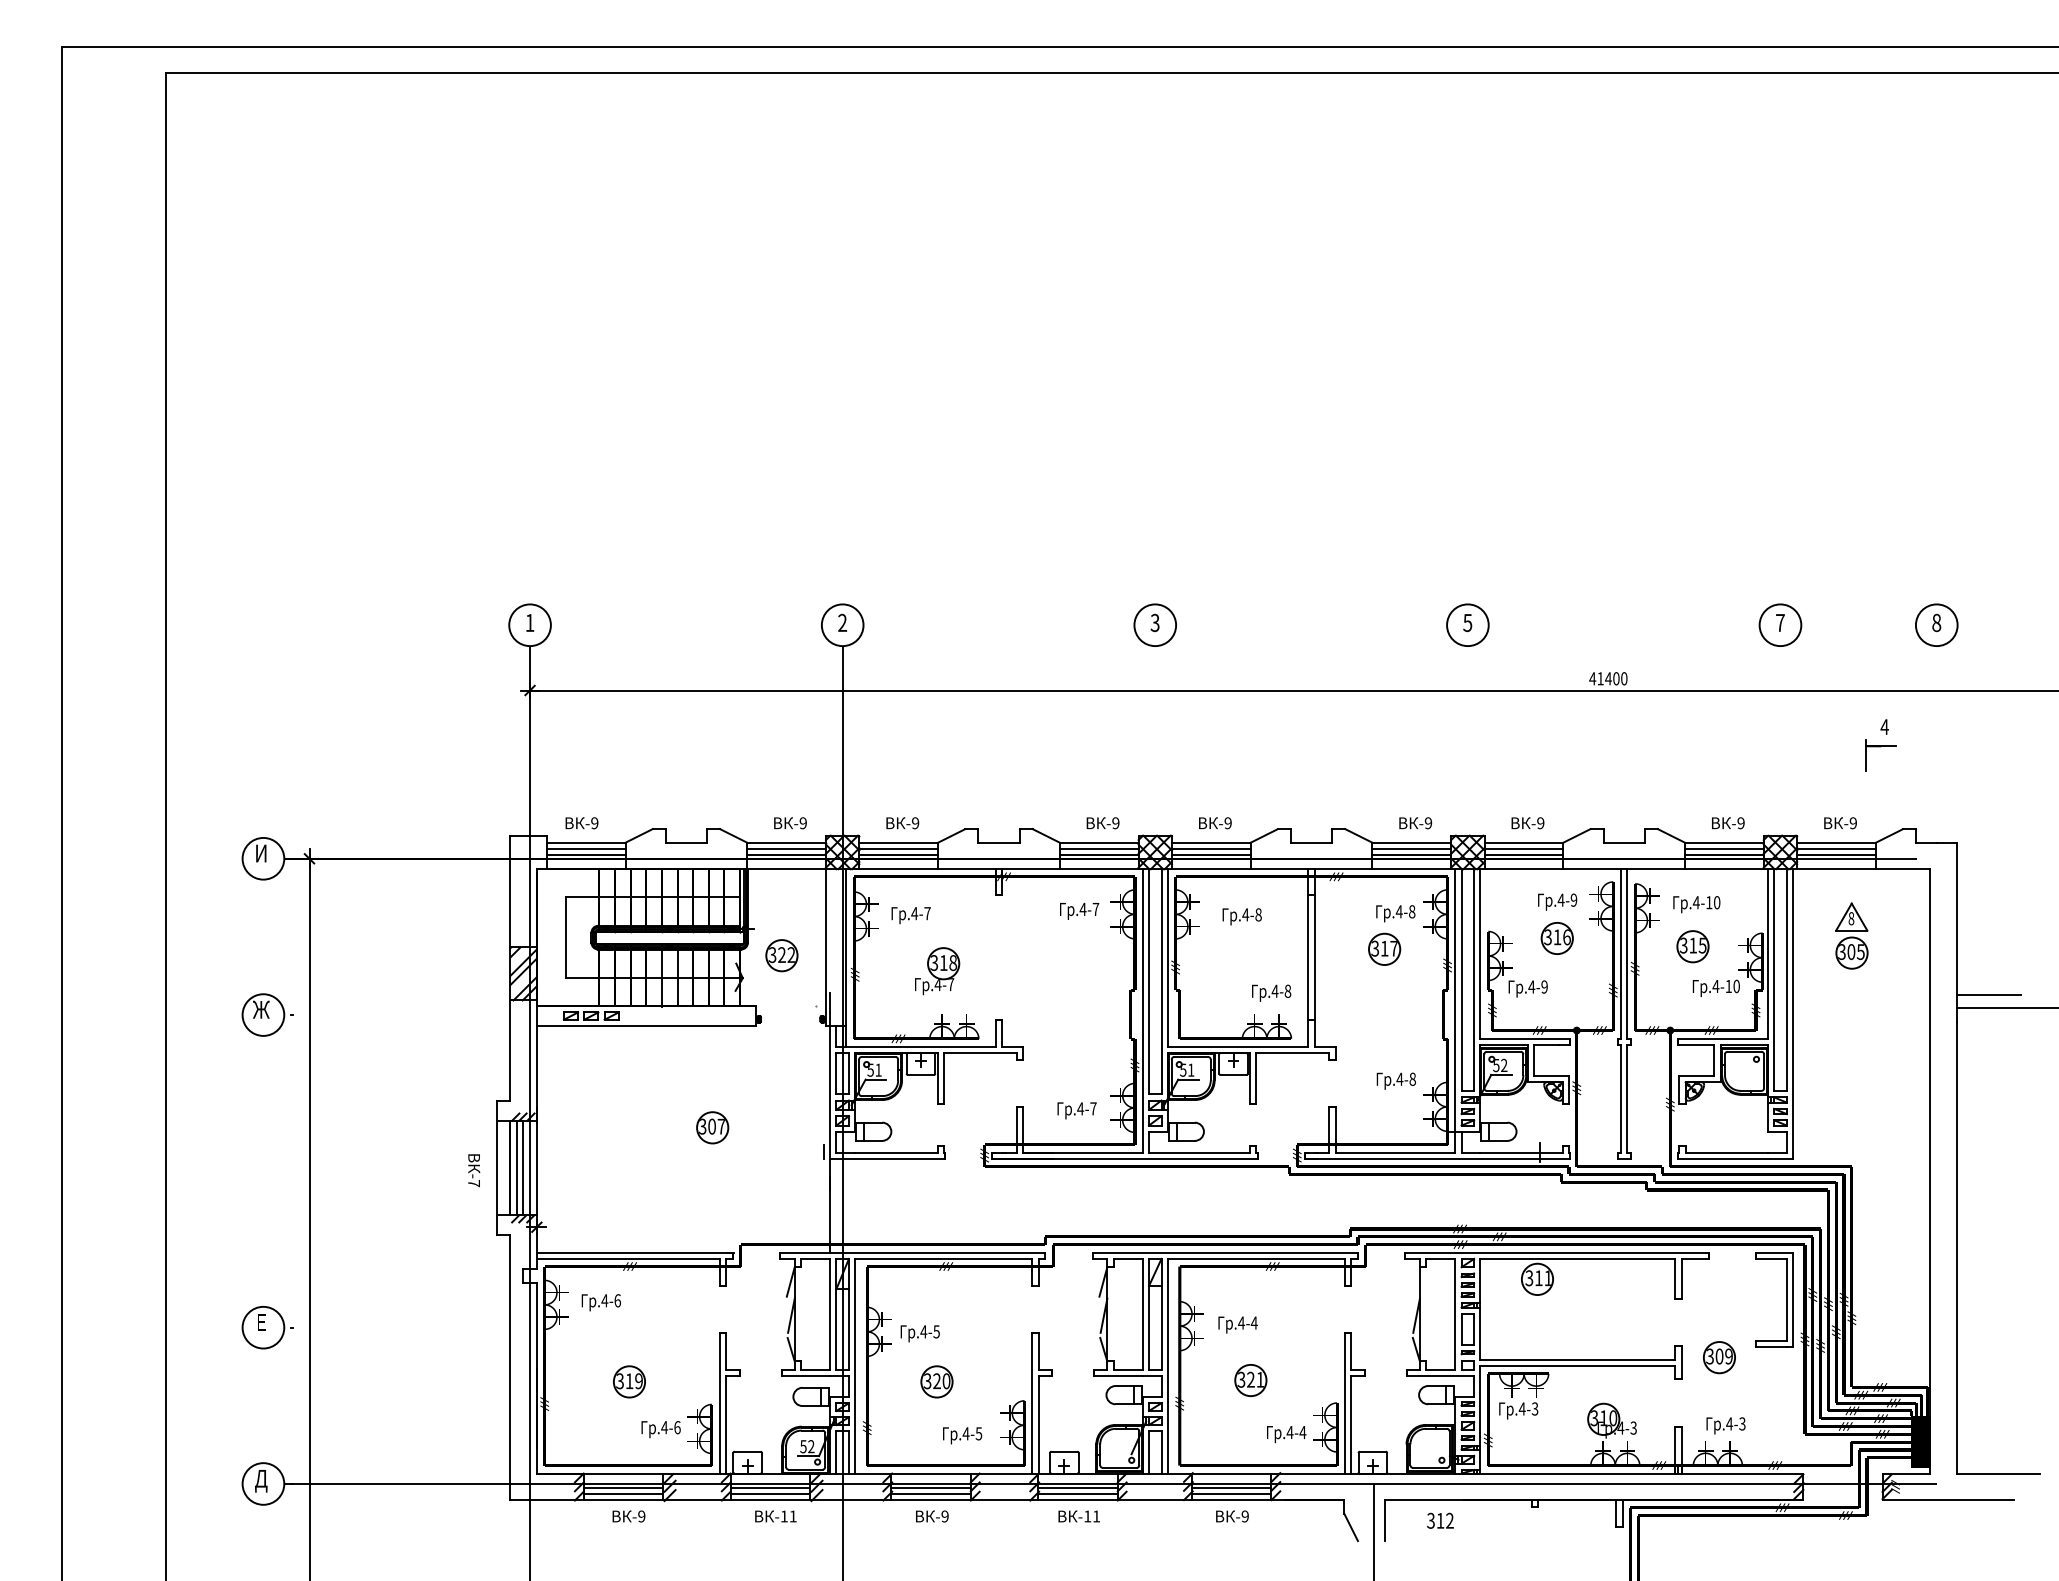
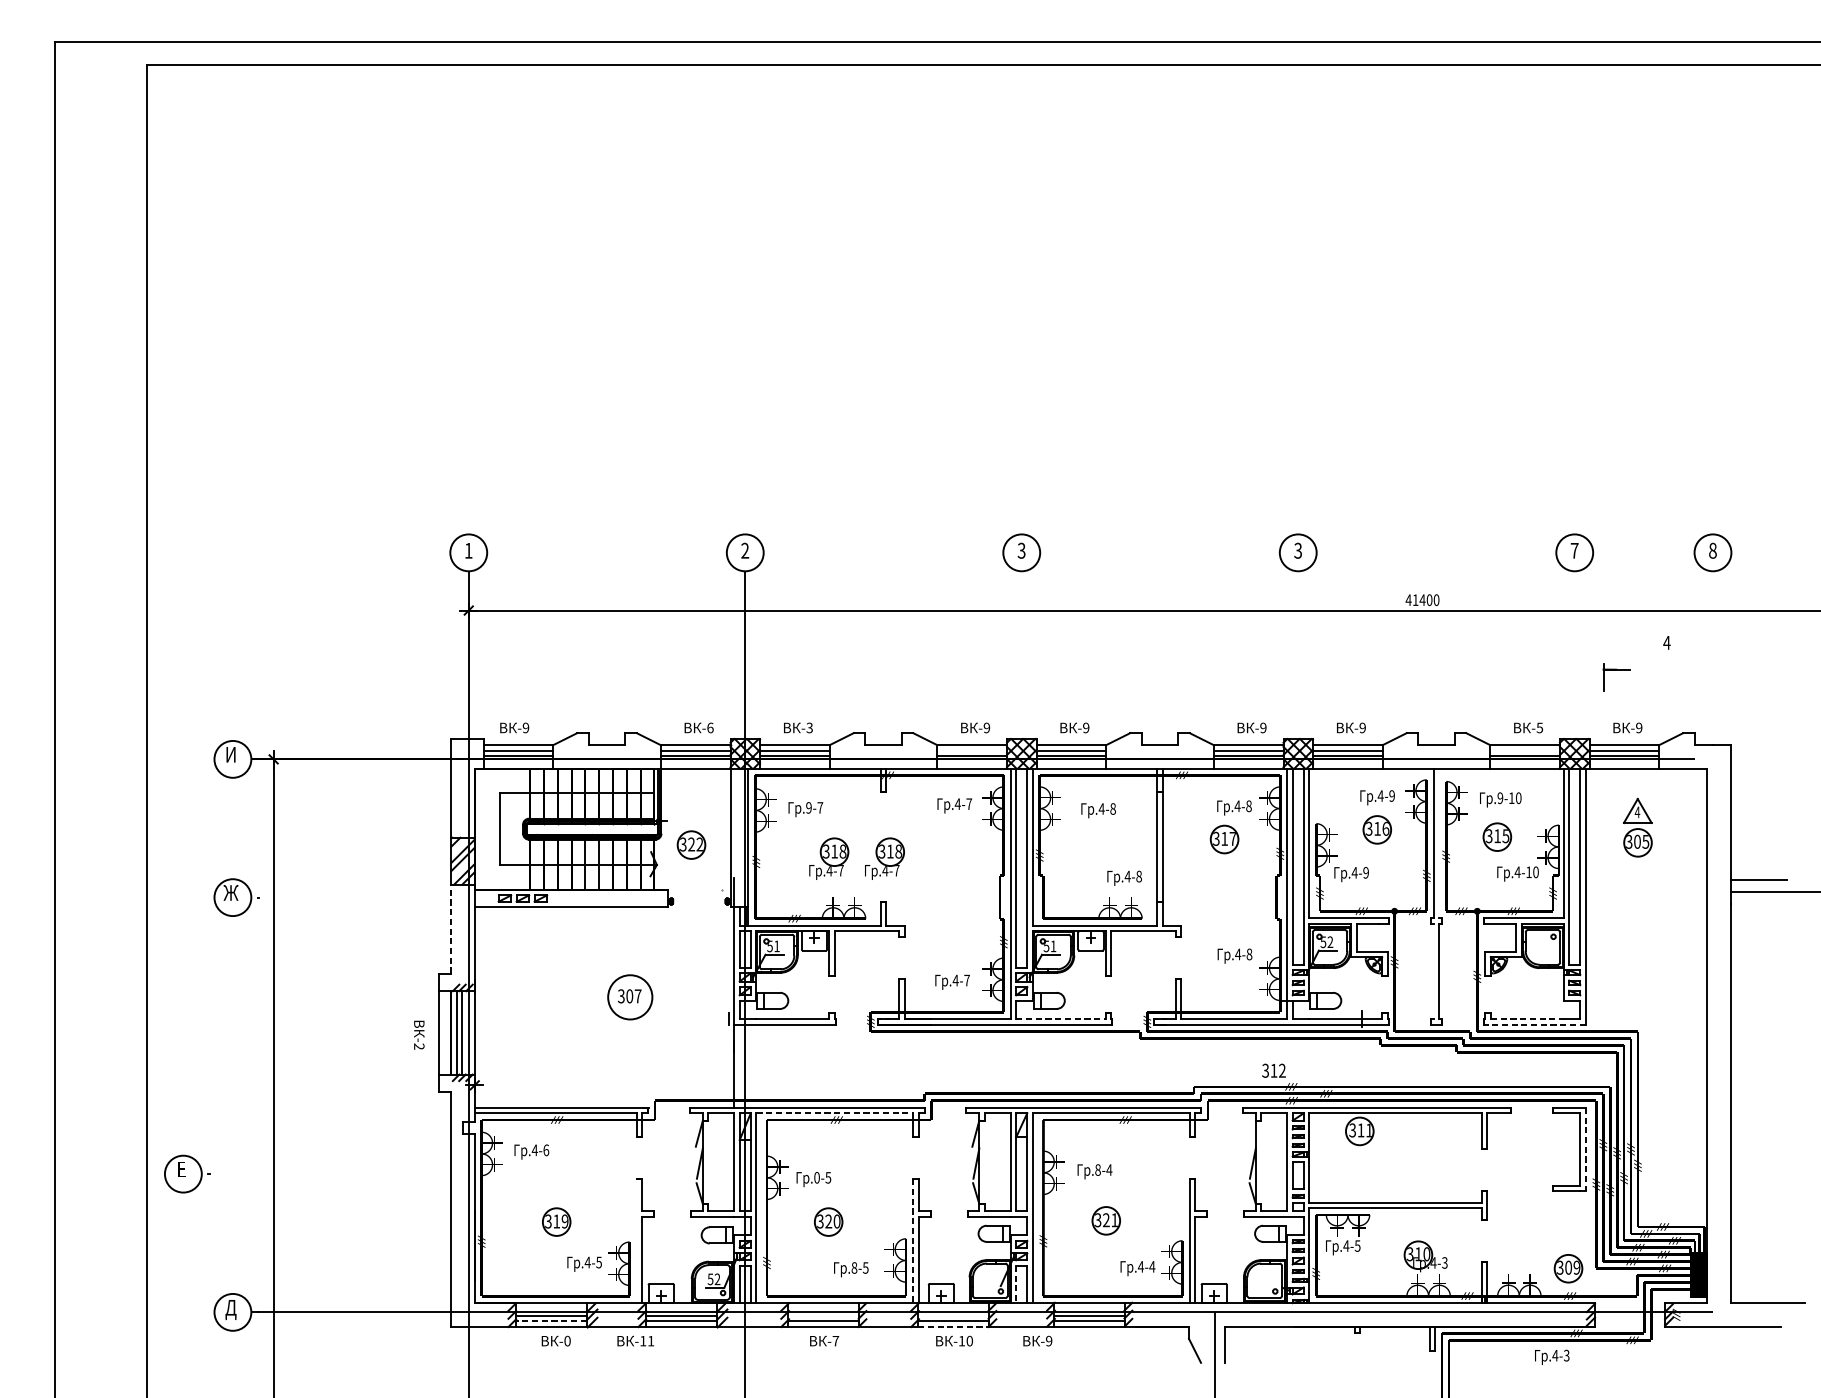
text: (1467, 622) -> (1297, 550), 5 -> 3
part: (1880, 747) -> (1616, 670), moved
text: (803, 823) -> (710, 728), -9 -> -6
text: (915, 823) -> (809, 728), -9 -> -3
text: (1740, 823) -> (1539, 728), -9 -> -5
line: (1098, 848) -> (971, 750), removed
line: (1723, 848) -> (1524, 750), removed
text: (1695, 902) -> (1499, 798), .4-10 -> .9-10
text: (914, 913) -> (808, 807), .4-7 -> .9-7
text: (1851, 918) -> (1637, 812), 8 -> 4
line: (1627, 953) -> (1439, 843), removed
part: (1000, 971) -> (884, 859), added
line: (510, 1050) -> (451, 928), solid -> dashed
line: (1621, 1098) -> (1434, 971), removed
circle: (712, 1127) -> (630, 997), size x1.6
line: (1199, 1152) -> (1060, 1019), solid -> dashed
line: (1727, 1152) -> (1527, 1019), solid -> dashed
line: (1735, 1158) -> (1534, 1024), solid -> dashed
text: (474, 1183) -> (419, 1046), -7 -> -2
line: (943, 1258) -> (834, 1112), solid -> dashed
line: (1792, 1300) -> (1585, 1150), solid -> dashed
text: (1241, 1322) -> (1098, 1169), .4-4 -> .8-4
part: (267, 1327) -> (186, 1173), moved
text: (923, 1331) -> (816, 1177), .4-5 -> .0-5
part: (1719, 1357) -> (1568, 1268), moved
line: (719, 1403) -> (636, 1241), removed
line: (1032, 1403) -> (913, 1241), solid -> dashed
text: (1535, 1408) -> (1358, 1245), .4-3 -> .4-5
text: (1725, 1425) -> (1551, 1357), moved
text: (677, 1427) -> (599, 1262), .4-6 -> .4-5
text: (965, 1433) -> (853, 1267), .4-5 -> .8-5
line: (1149, 1452) -> (1016, 1284), solid -> dashed
line: (930, 1487) -> (822, 1315), removed
line: (1077, 1487) -> (952, 1315), removed
line: (623, 1493) -> (551, 1320), solid -> dashed
line: (1077, 1500) -> (952, 1326), solid -> dashed
text: (641, 1516) -> (567, 1341), -9 -> -0
text: (775, 1516) -> (635, 1341), moved
text: (944, 1516) -> (835, 1341), -9 -> -7
text: (1096, 1516) -> (969, 1341), -11 -> -10
text: (1232, 1516) -> (1037, 1341), moved
text: (1440, 1520) -> (1274, 1070), moved

